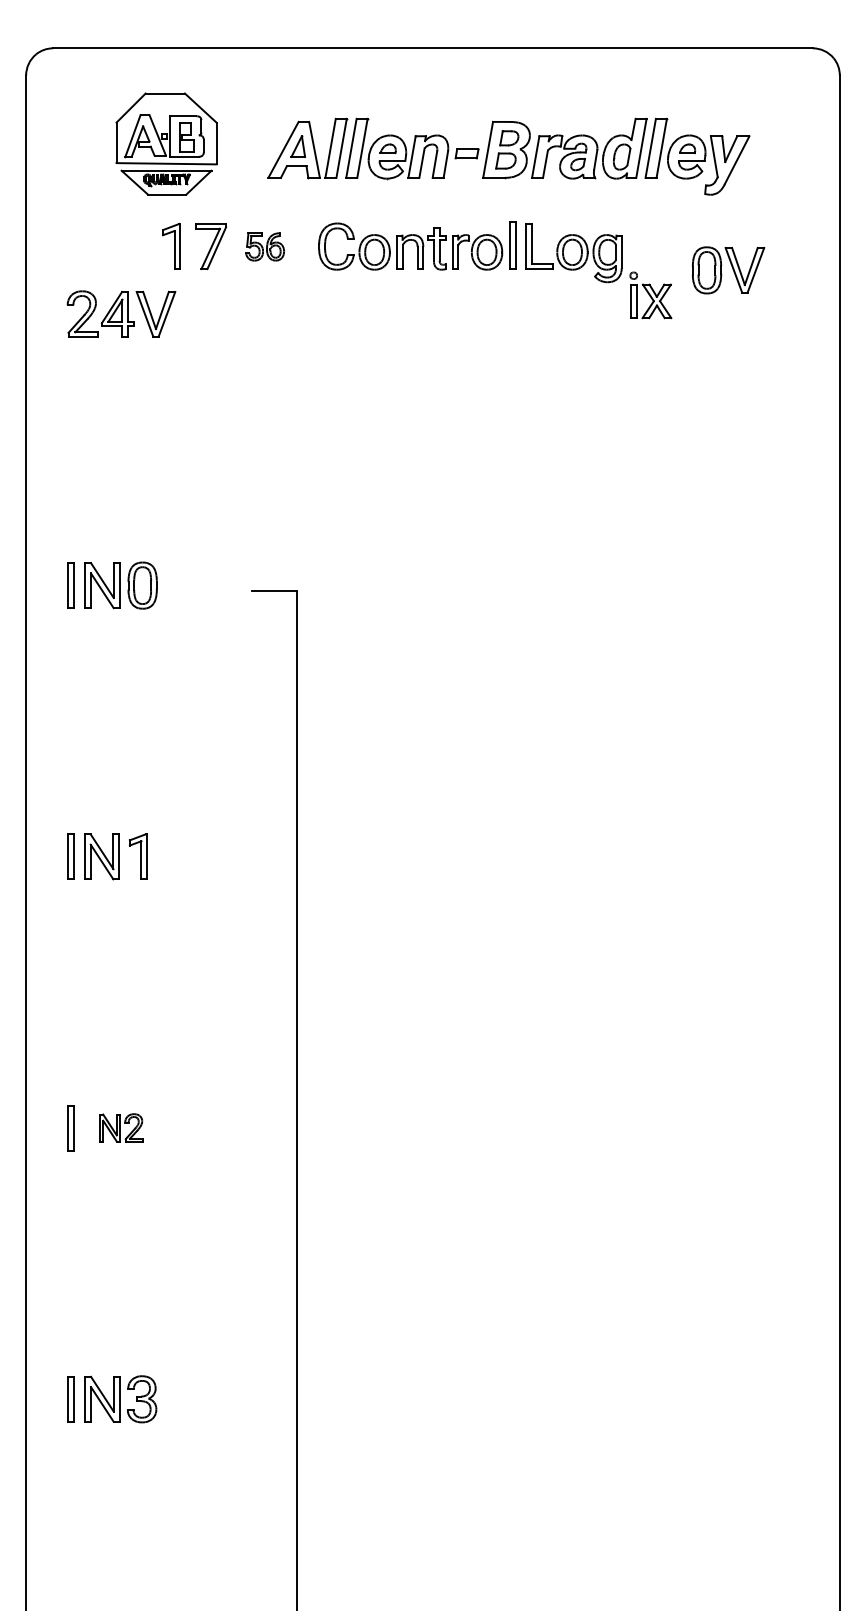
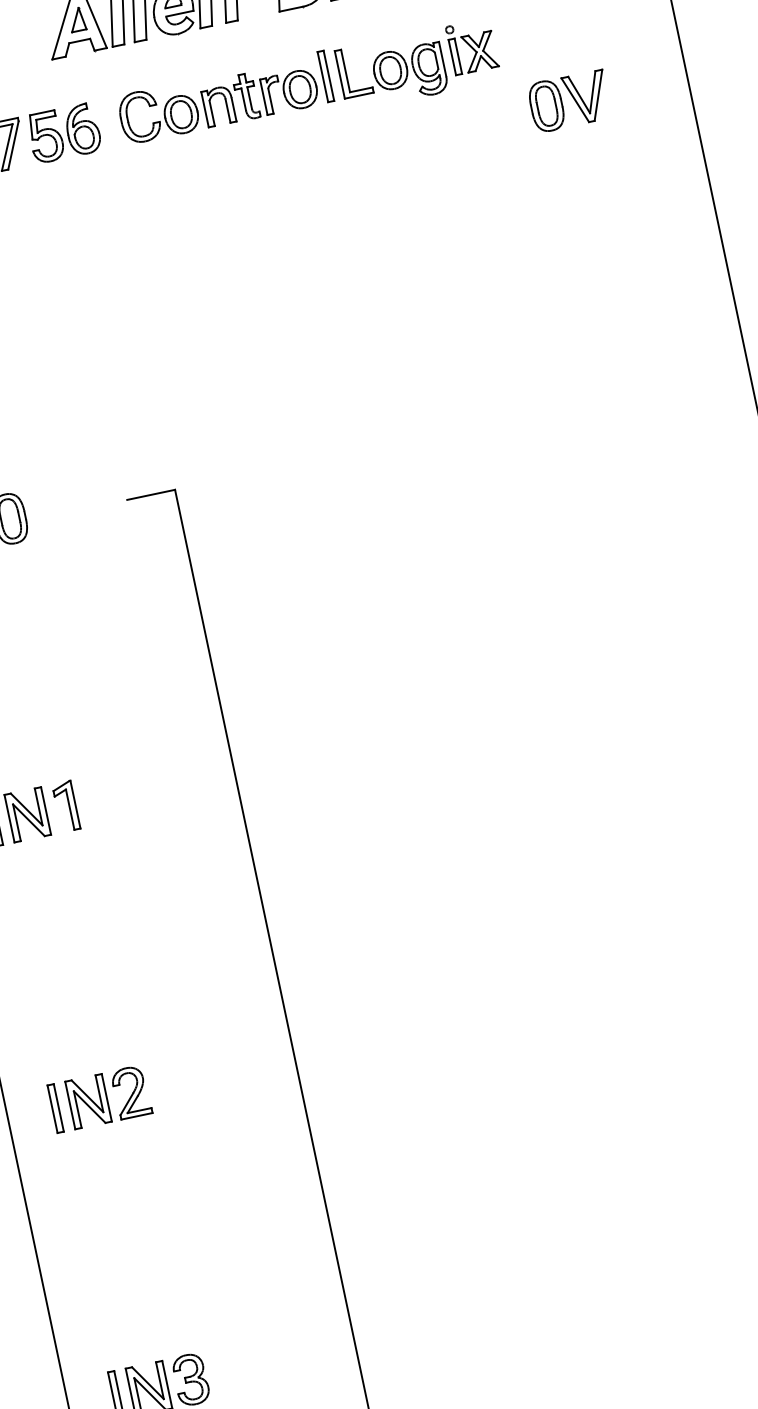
part: (264, 246) -> (63, 133), size x1.67
part: (728, 270) -> (569, 101), moved
part: (650, 295) -> (471, 46), moved
part: (121, 1127) -> (108, 1096), size x1.67

